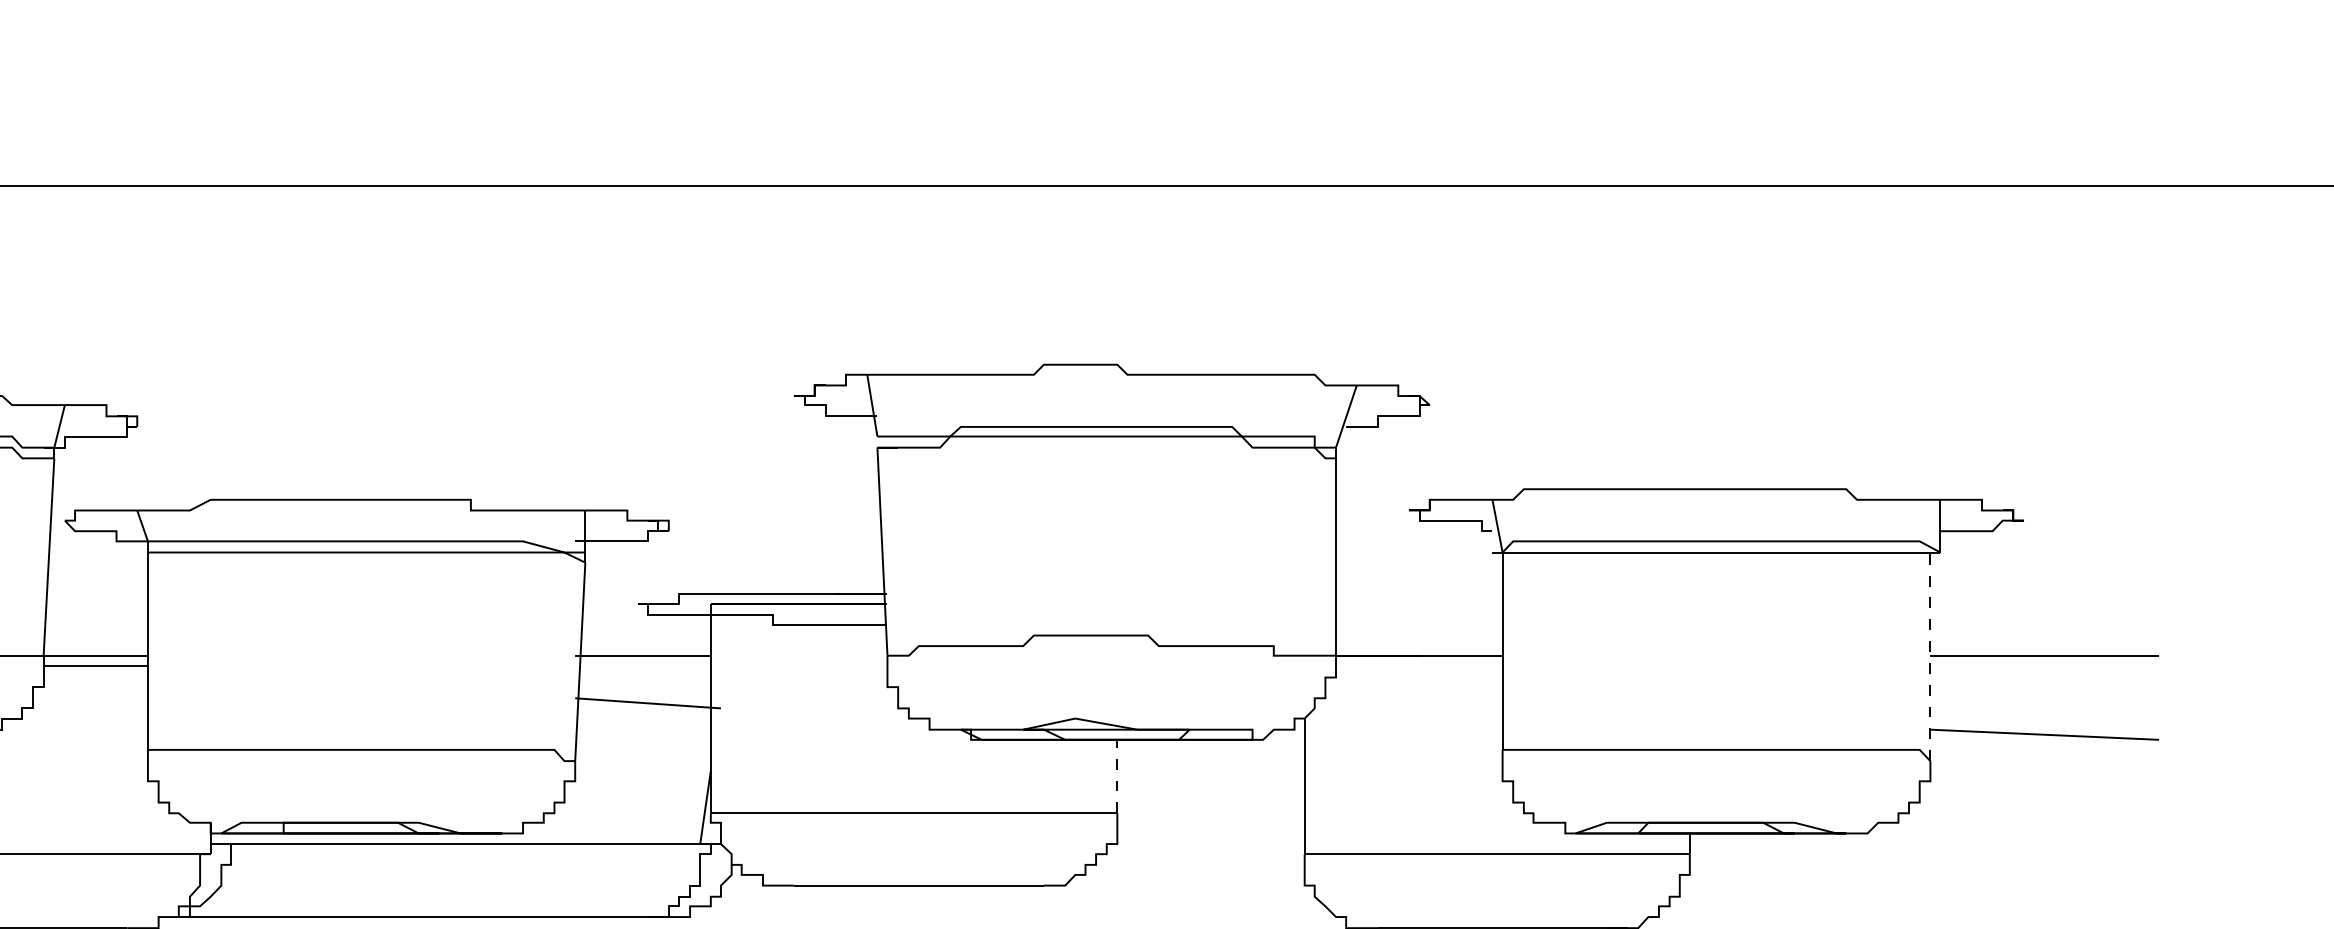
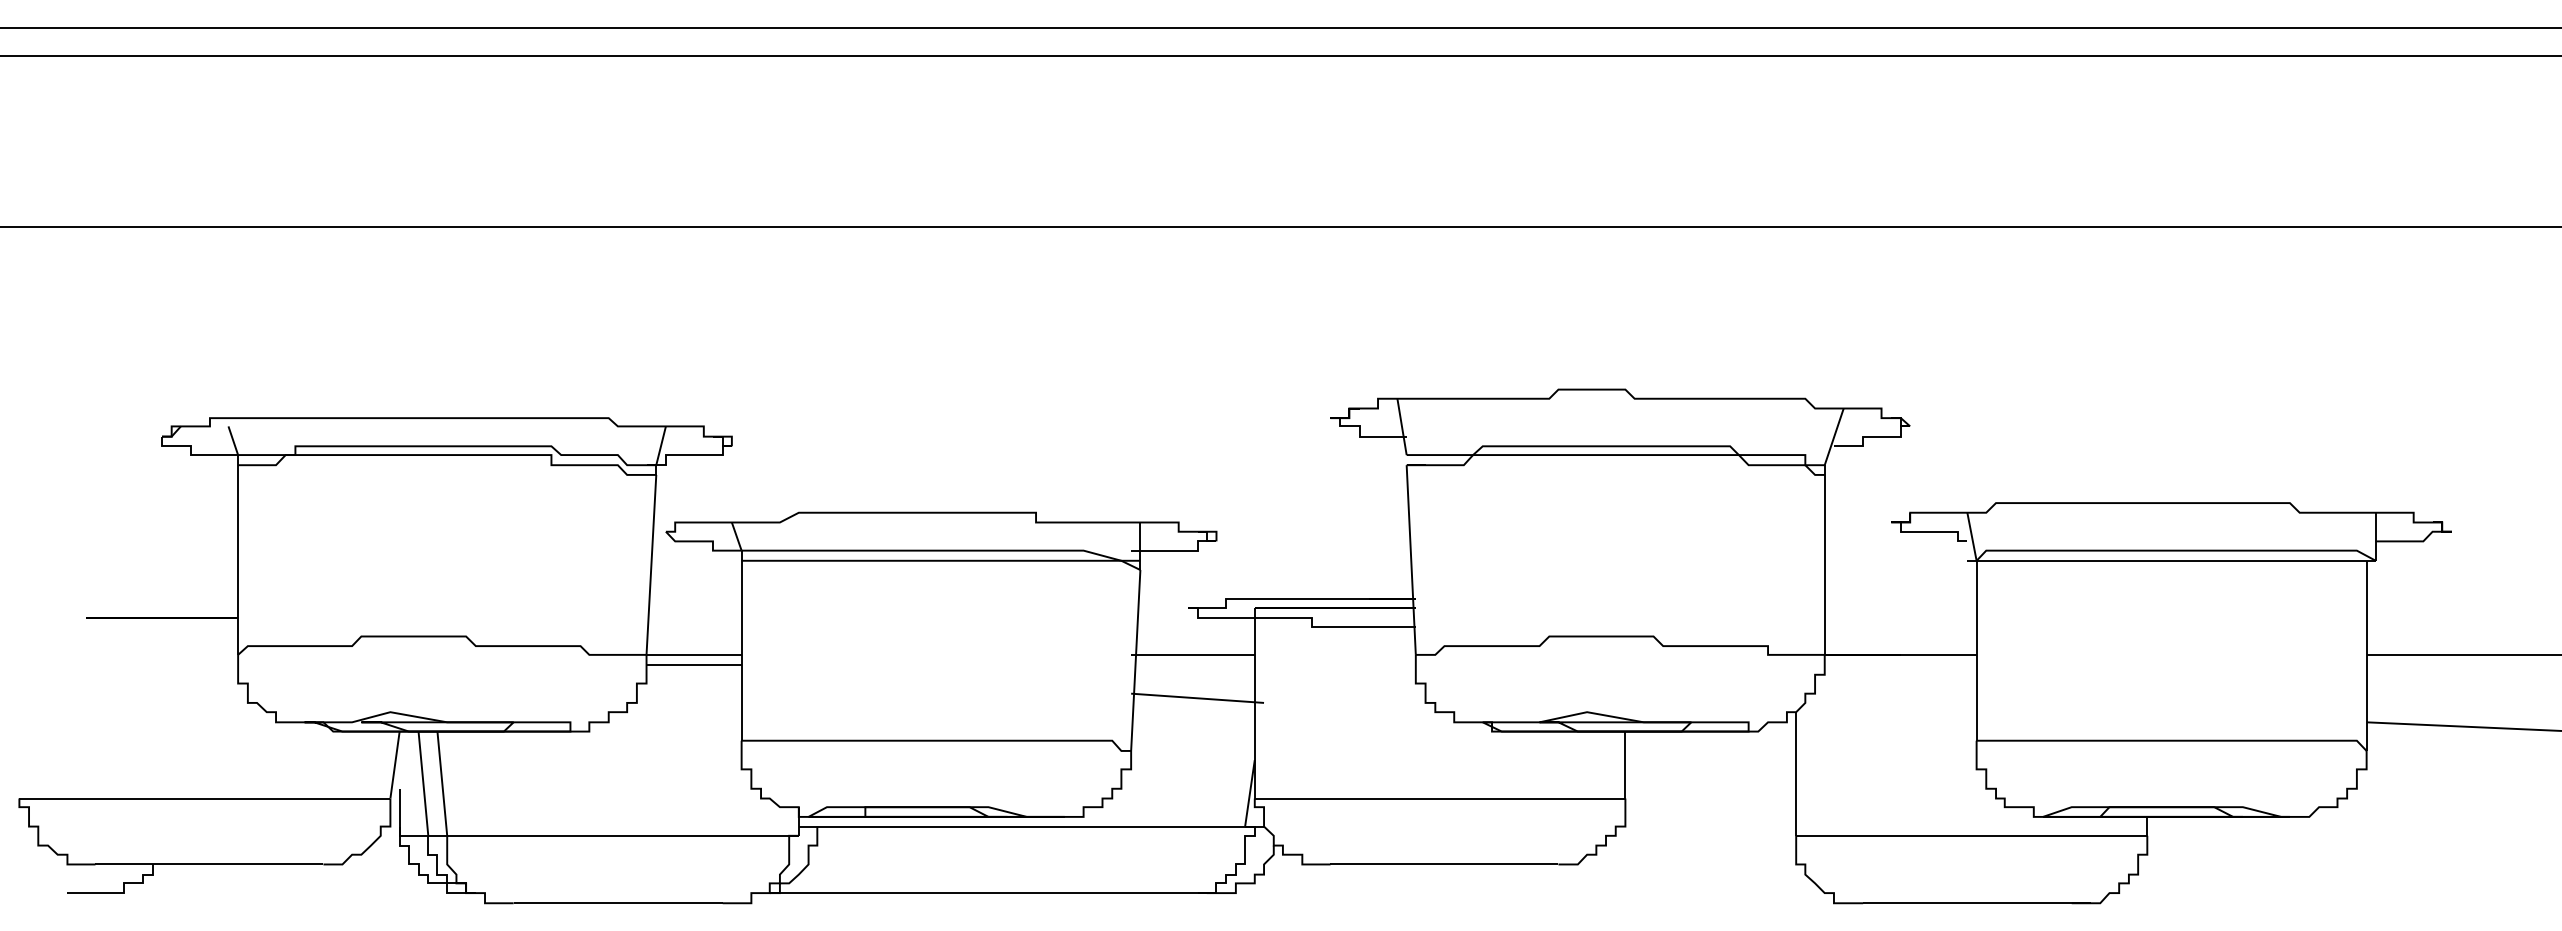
line: (1930, 656) -> (2366, 655), dashed -> solid
line: (1117, 775) -> (1625, 764), dashed -> solid

